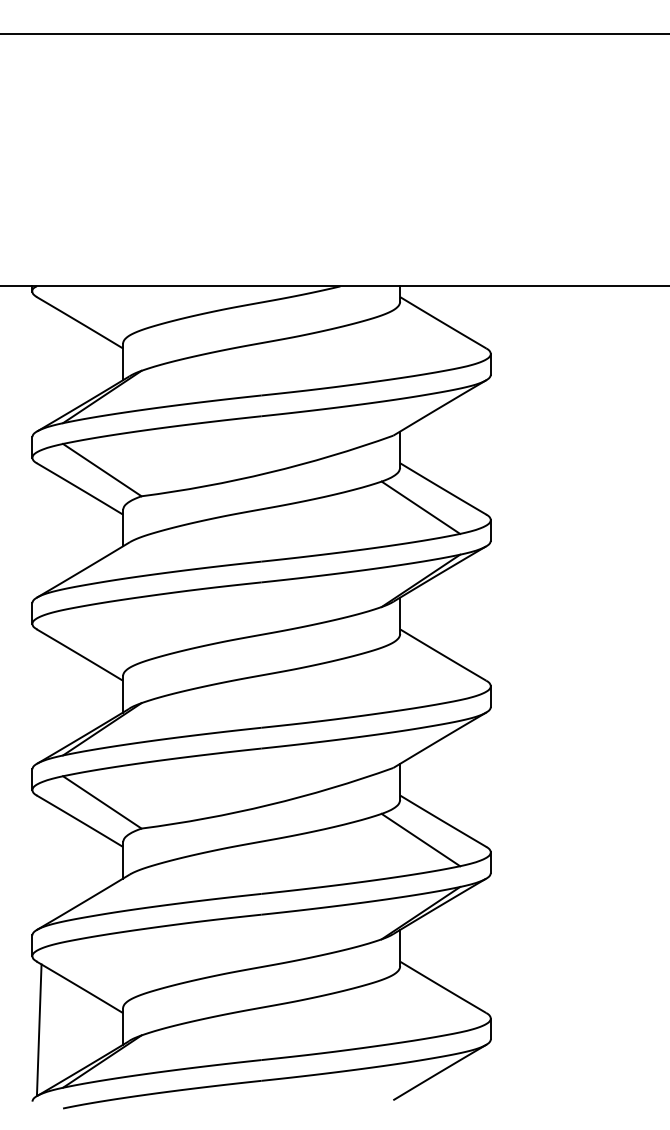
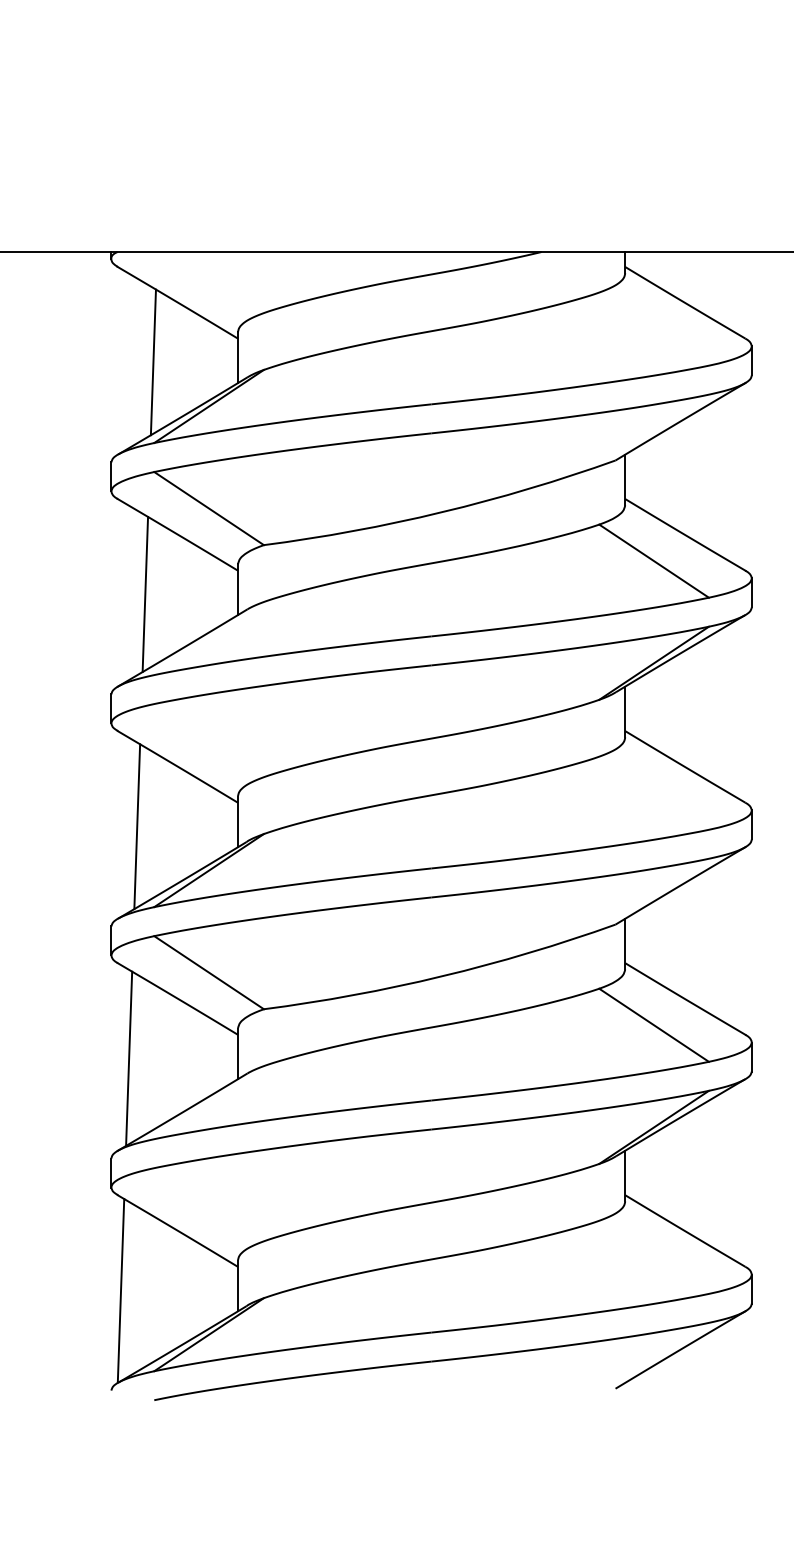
line: (62, 365) -> (153, 362), added
line: (56, 531) -> (145, 594), added
line: (50, 697) -> (136, 826), added
line: (44, 863) -> (128, 1058), added

